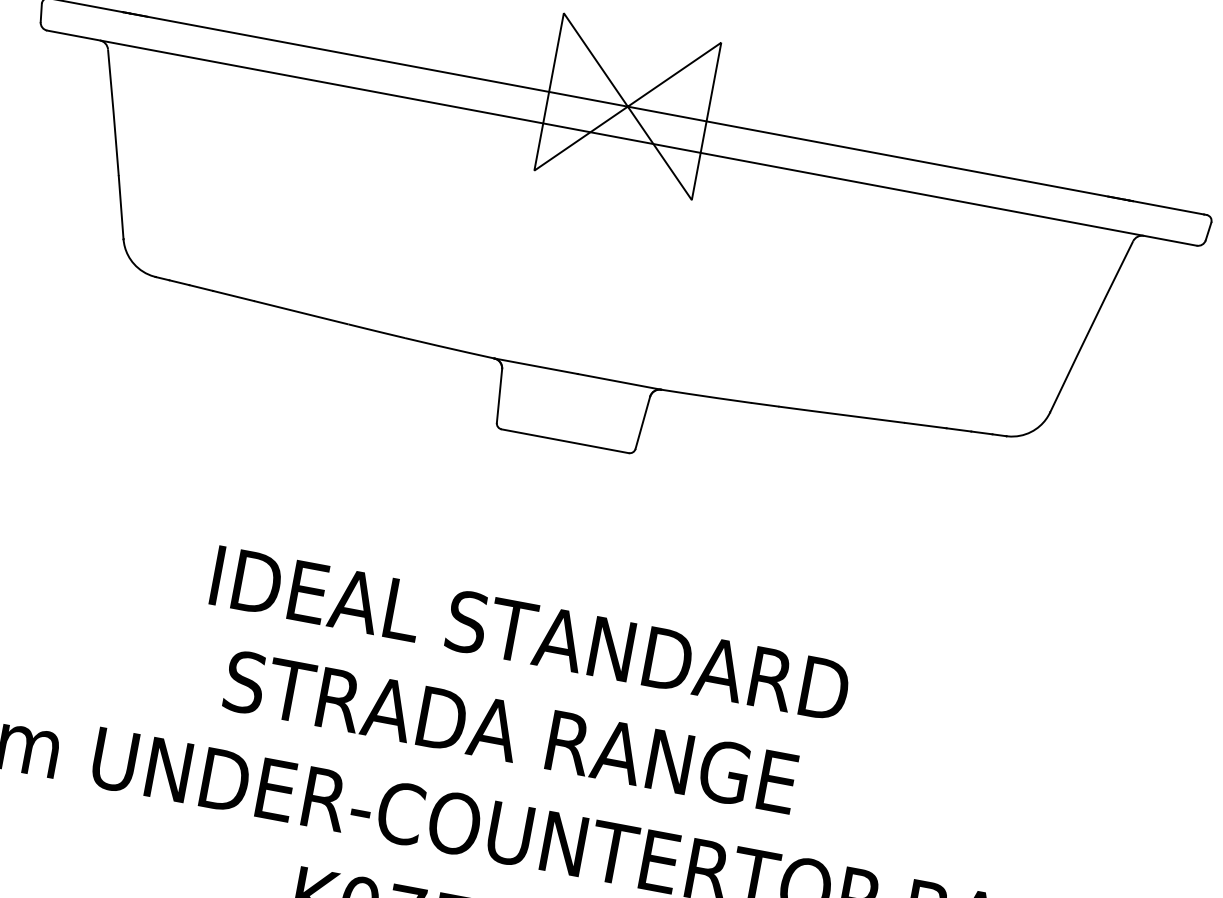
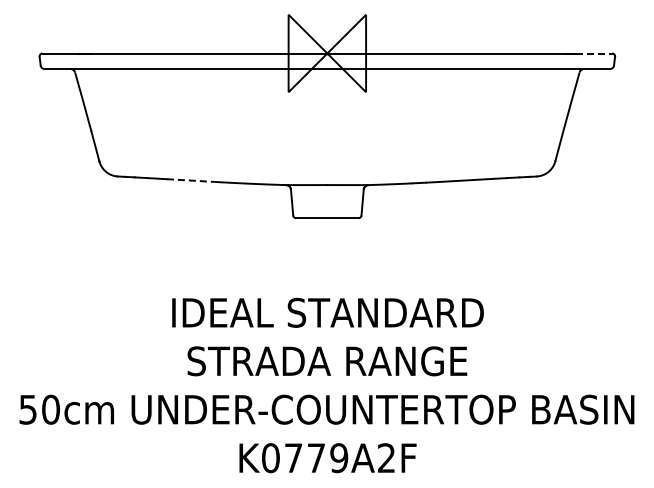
line: (1168, 207) -> (593, 53), solid -> dashed
line: (303, 313) -> (191, 180), solid -> dashed

